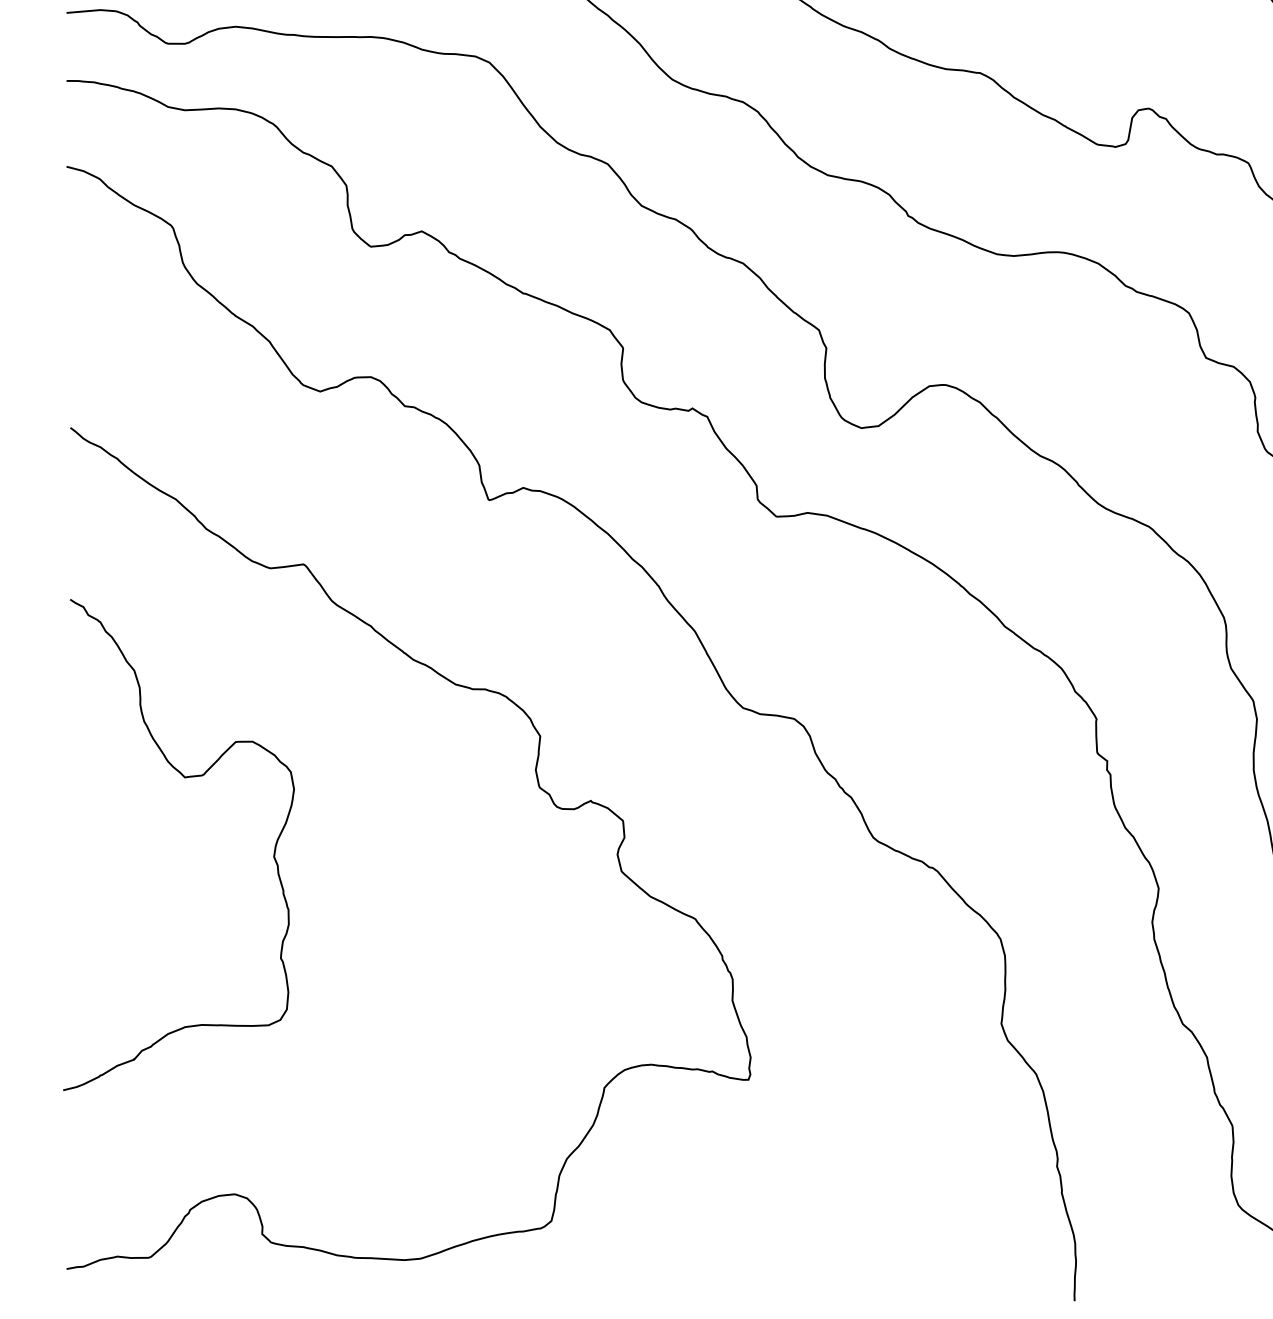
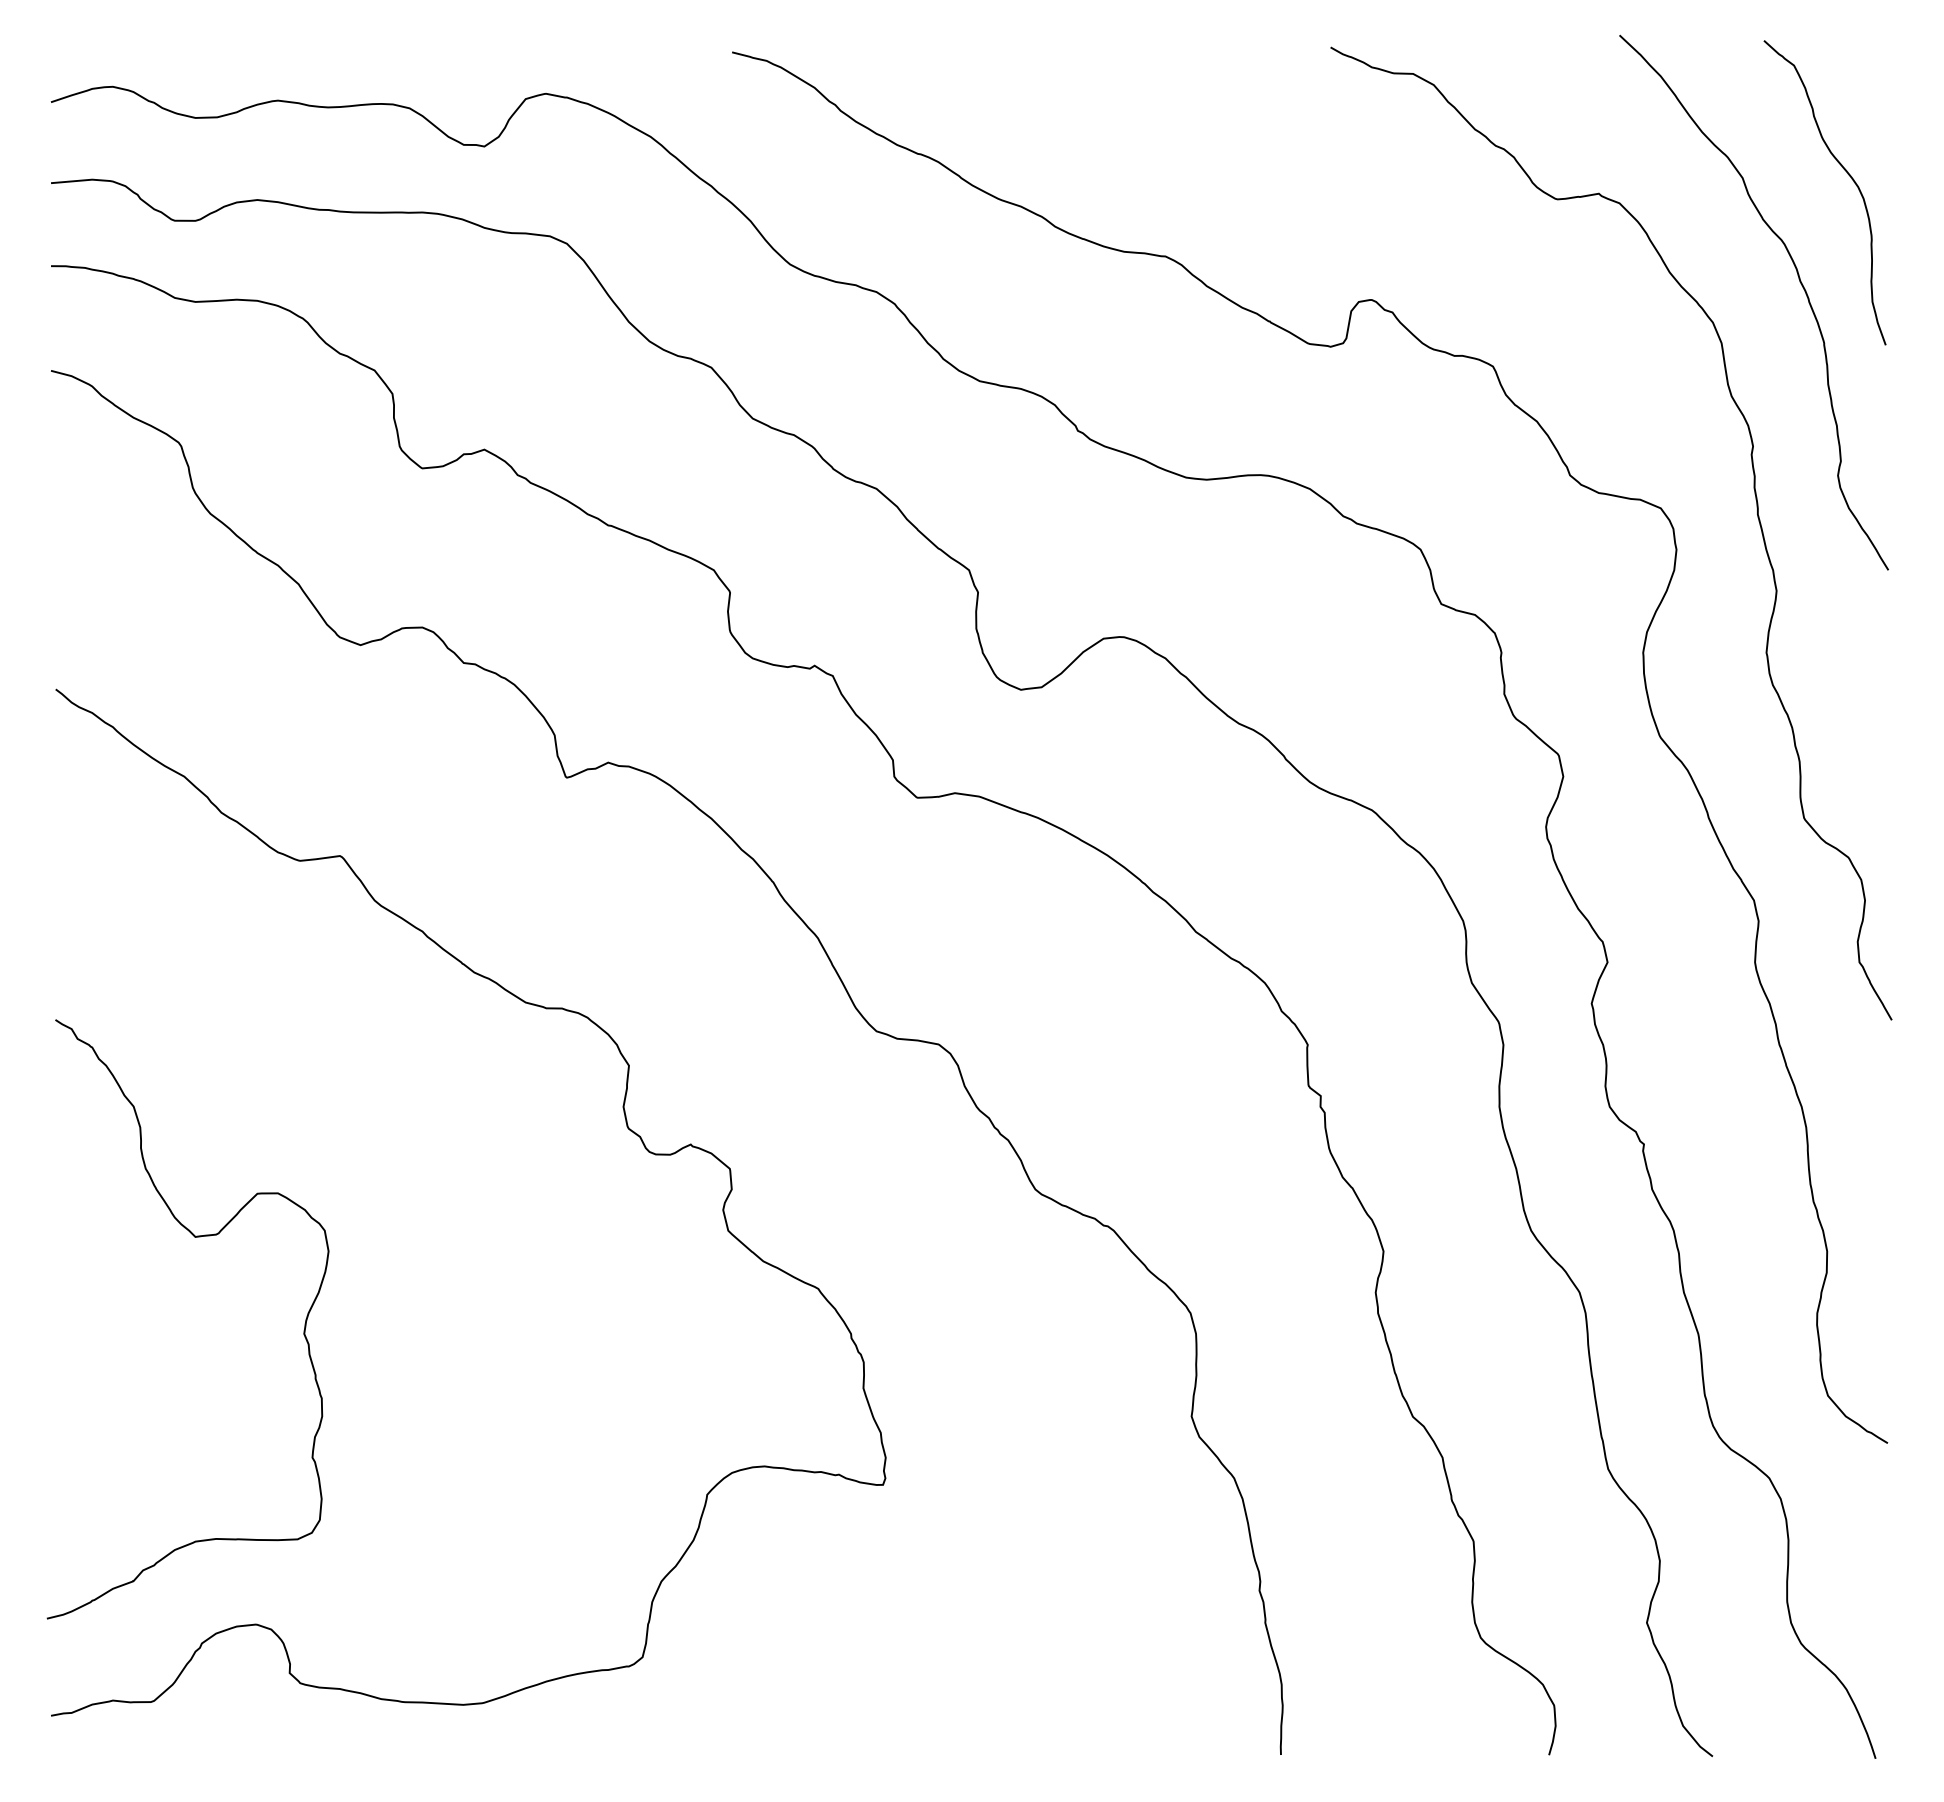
curve: (184, 777) -> (194, 1237), moved

